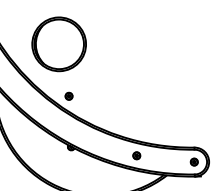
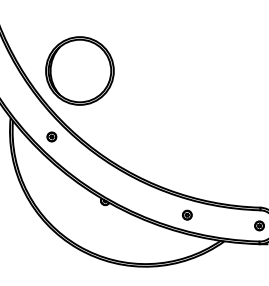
part: (58, 43) -> (79, 70), moved
part: (68, 95) -> (51, 136), moved

